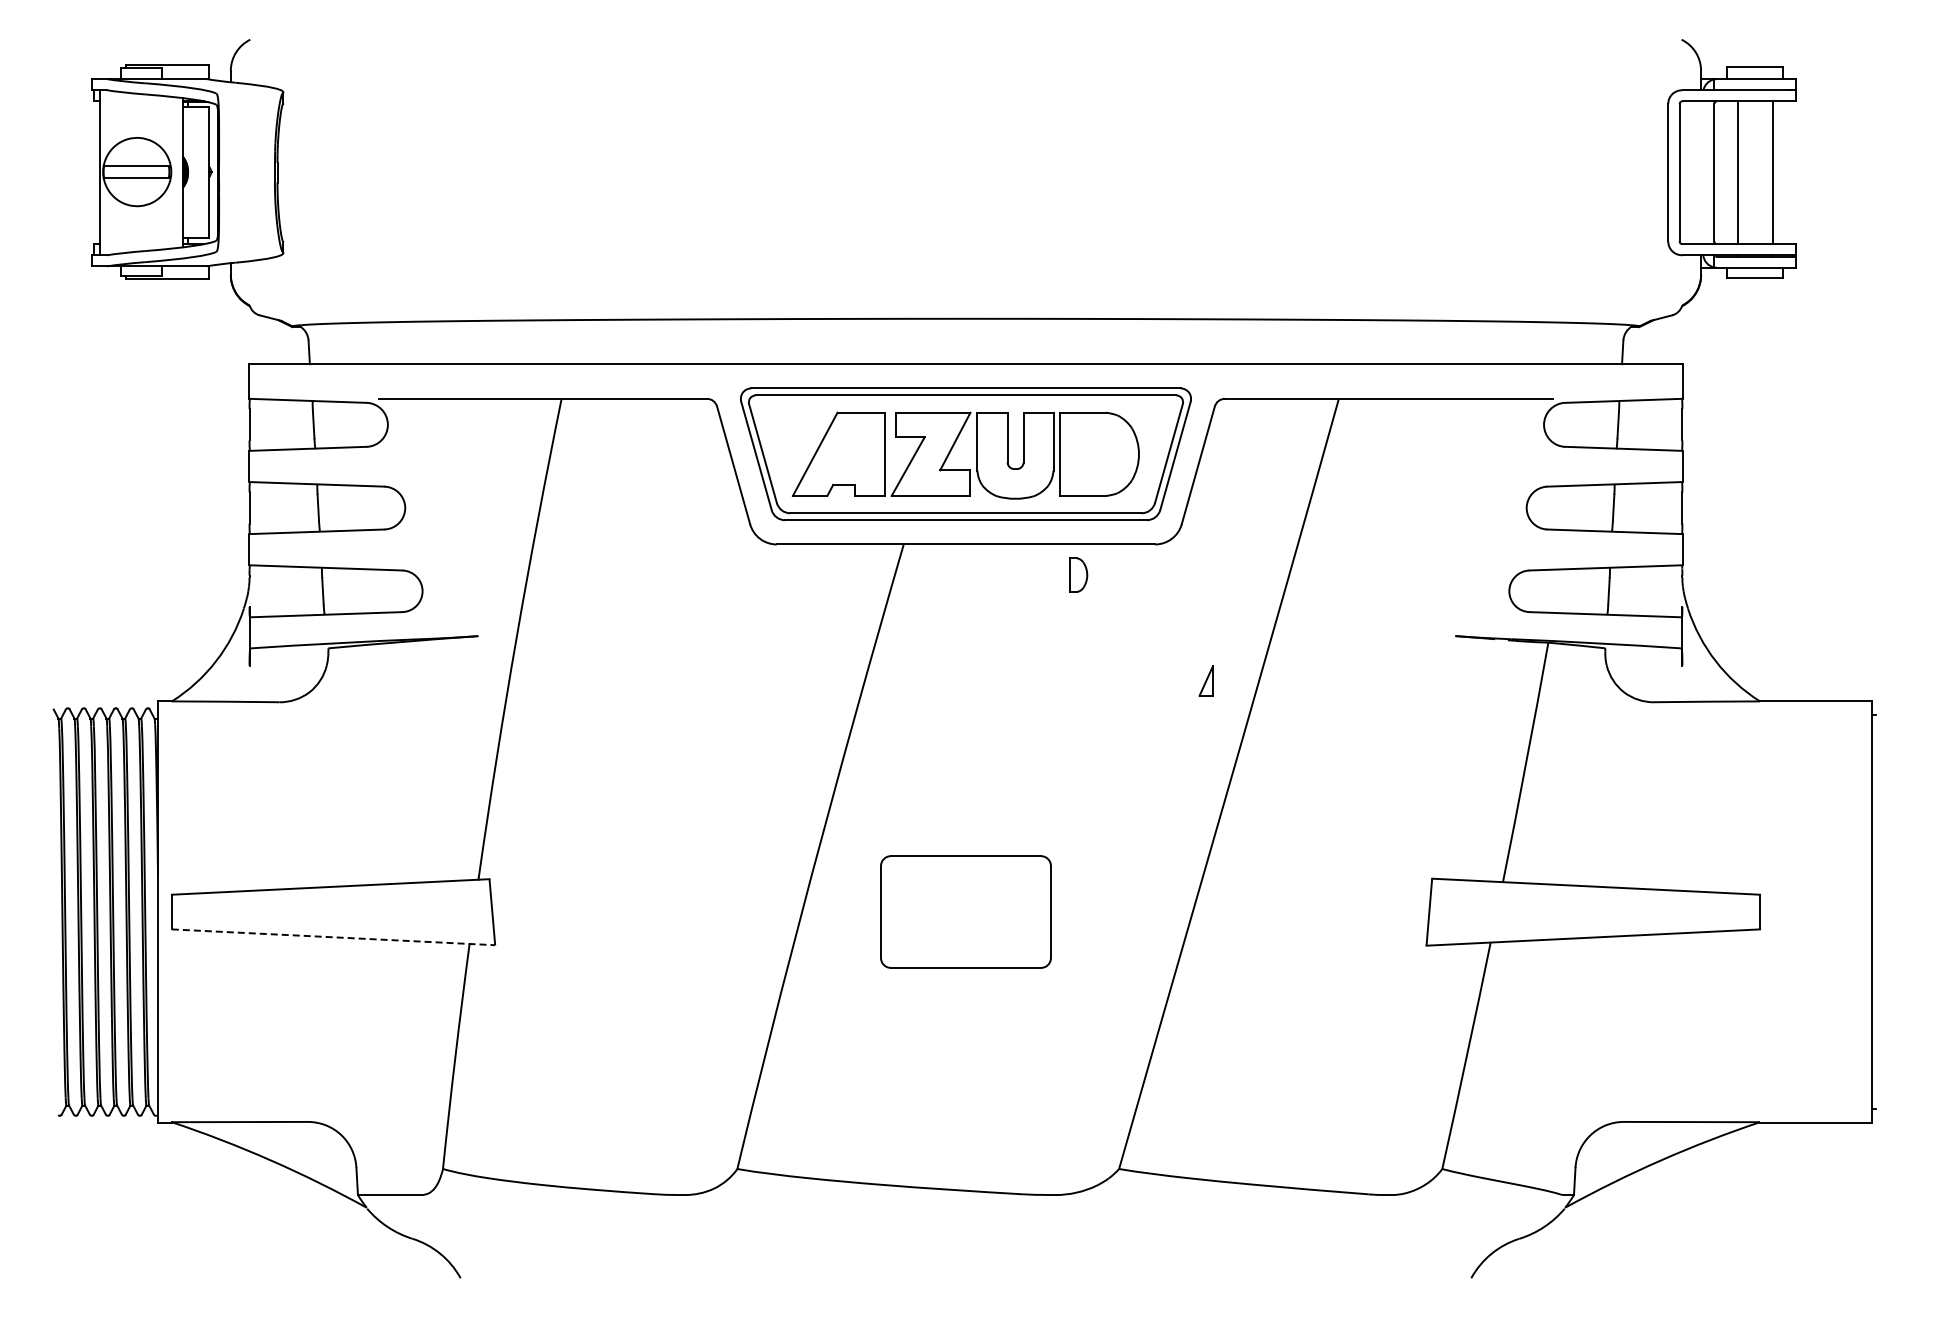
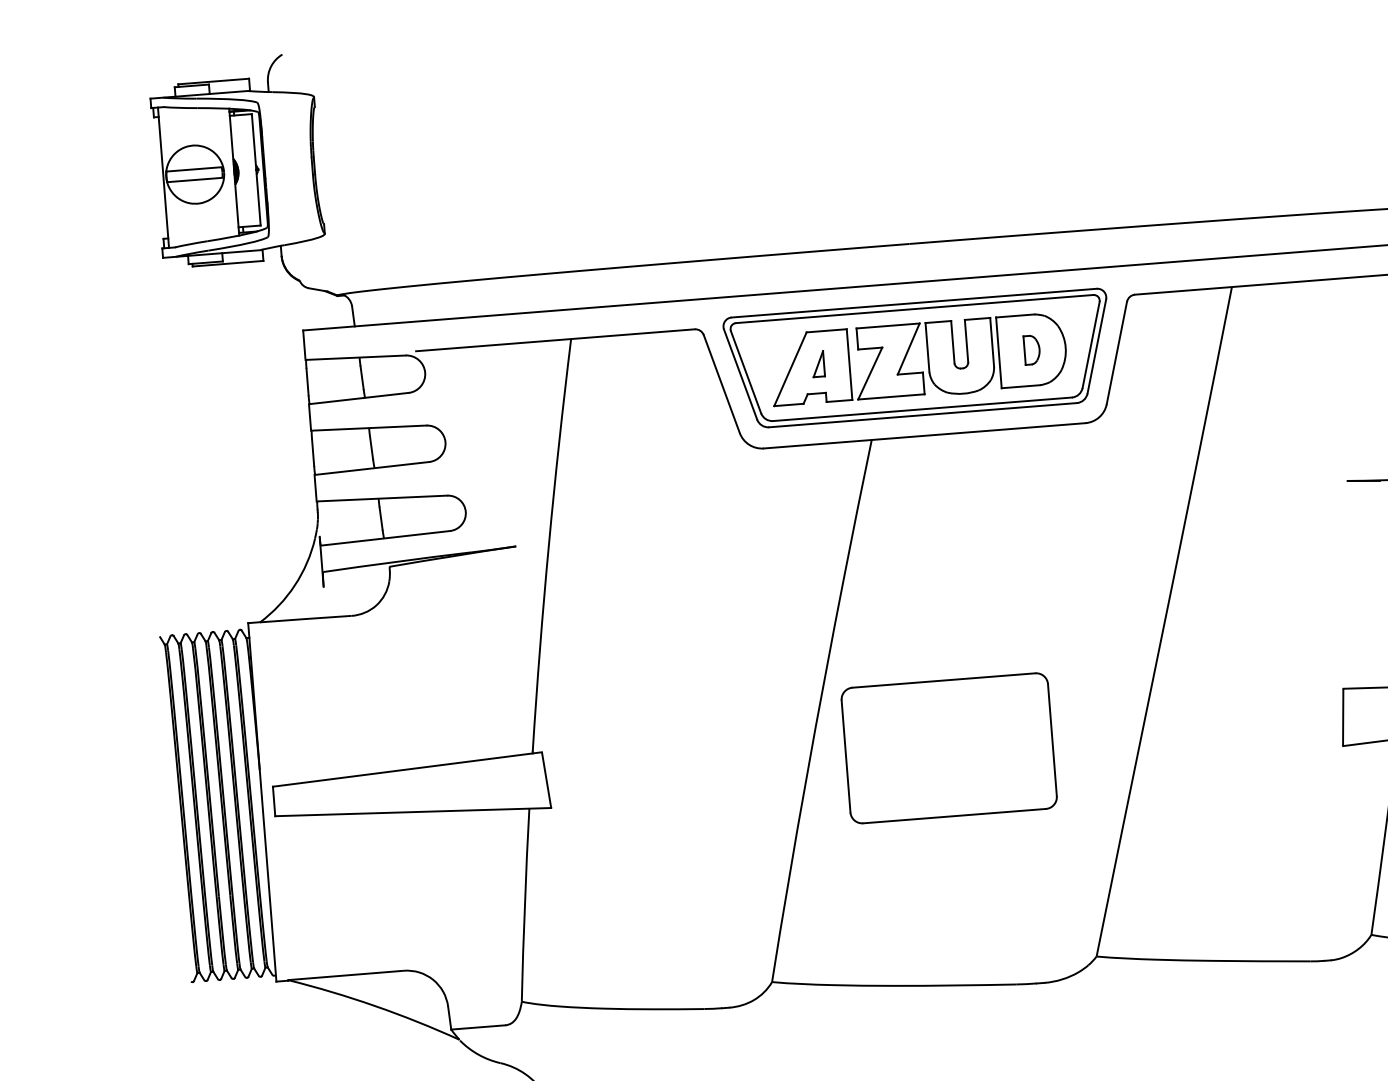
part: (1078, 574) -> (1032, 349), moved
part: (1205, 680) -> (817, 363), moved
part: (965, 911) -> (948, 747), size x1.43
line: (333, 937) -> (413, 812), dashed -> solid

